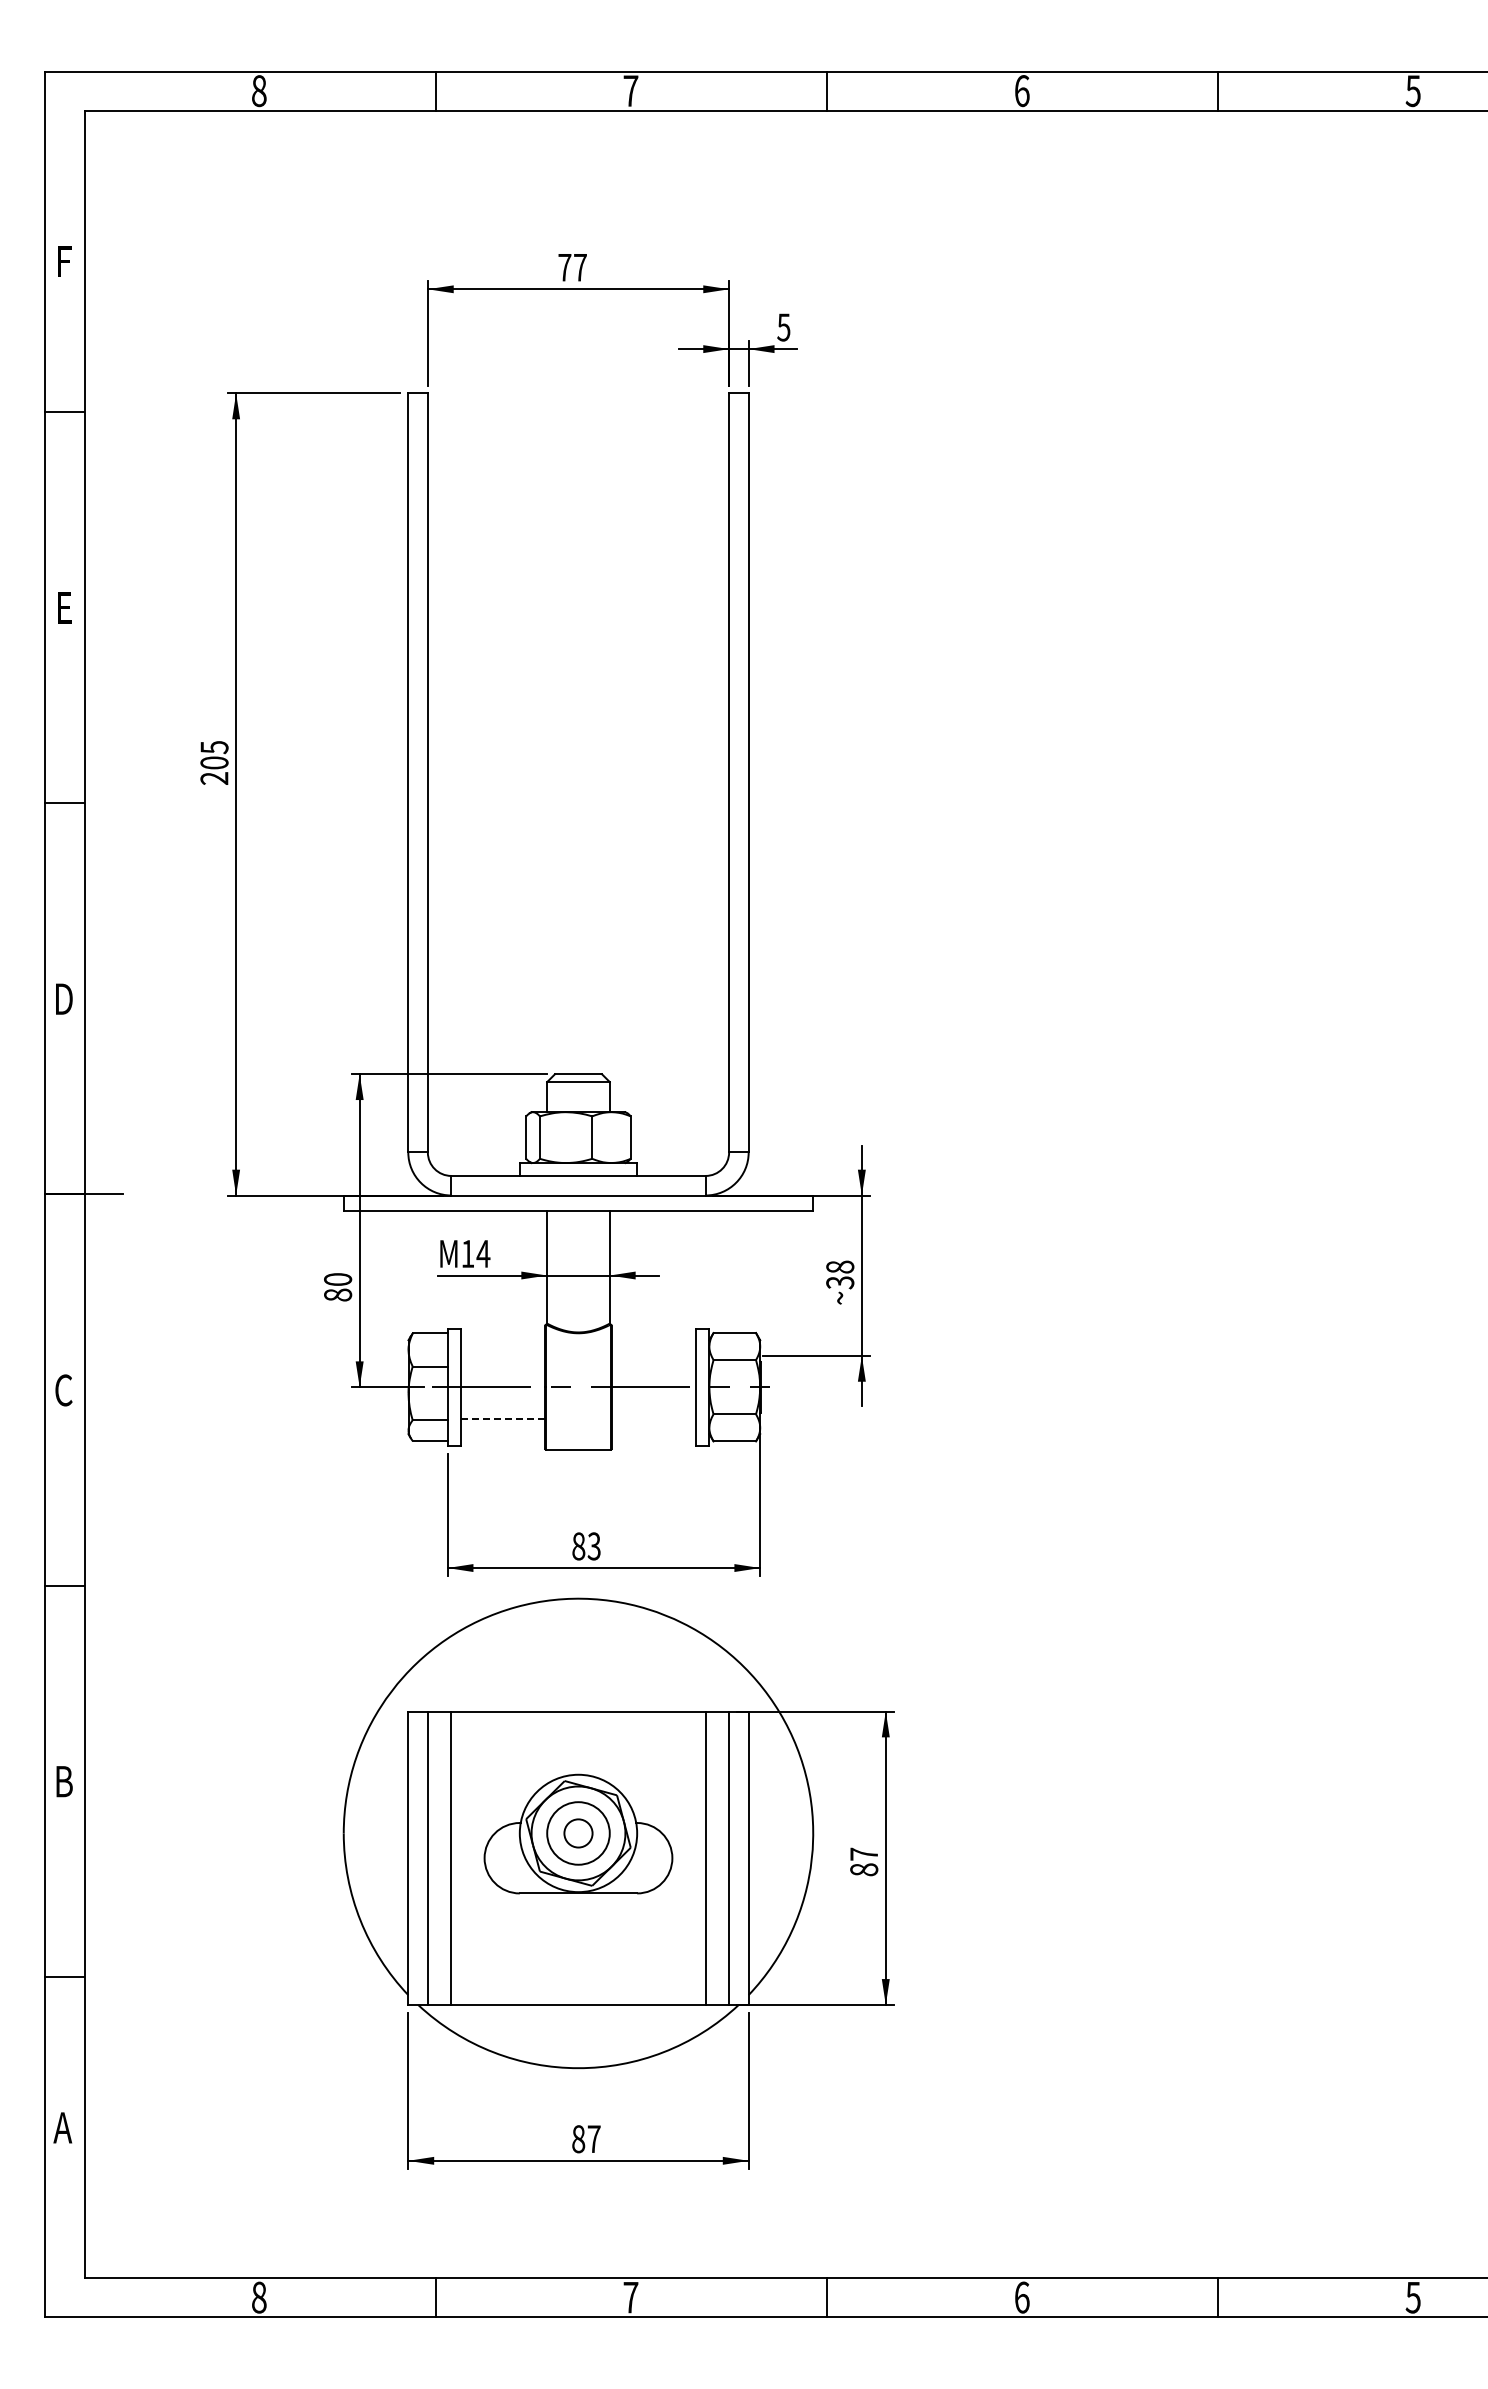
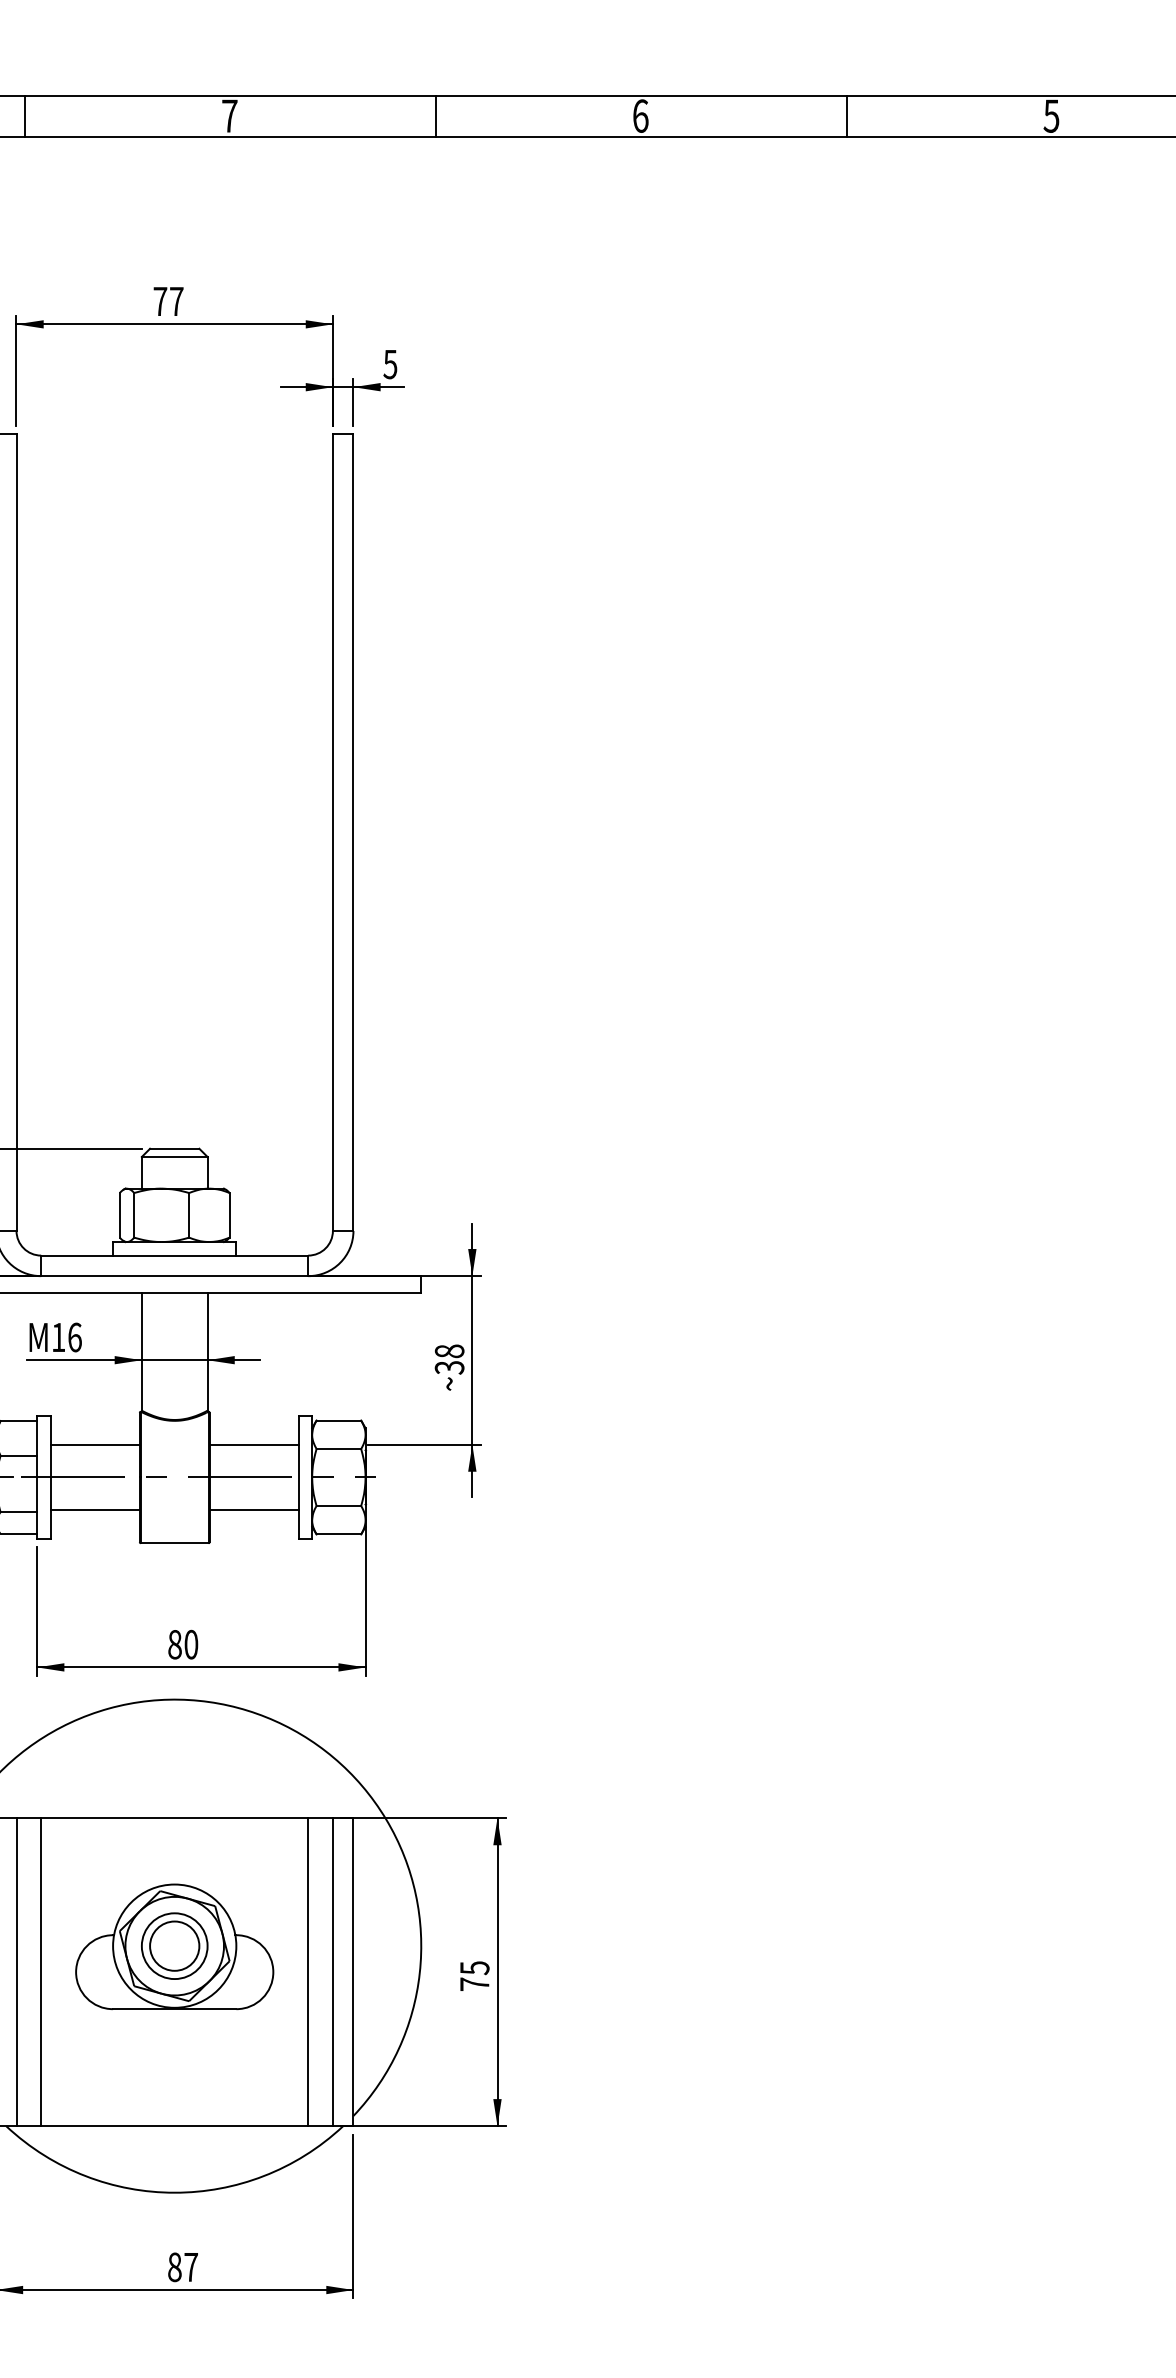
text: (483, 1253) -> (74, 1337), 14 -> 16
line: (502, 1355) -> (94, 1444), added
line: (653, 1355) -> (253, 1444), added
line: (503, 1418) -> (95, 1510), dashed -> solid
line: (653, 1418) -> (253, 1510), added
text: (593, 1546) -> (190, 1644), 83 -> 80
circle: (578, 1832) -> (174, 1945), size x1.67
text: (864, 1861) -> (475, 1975), 87 -> 75

